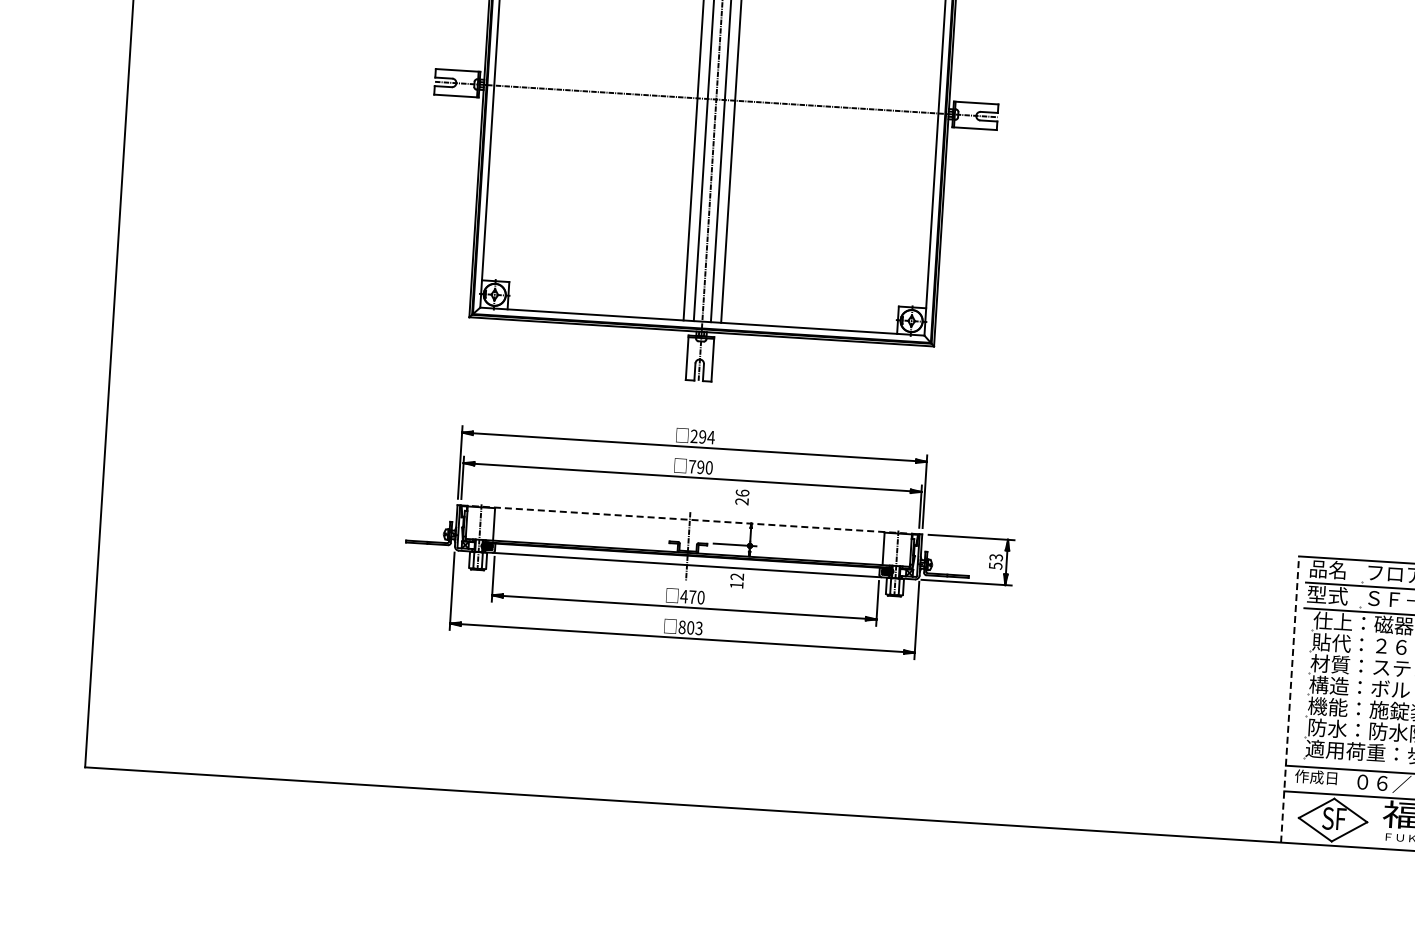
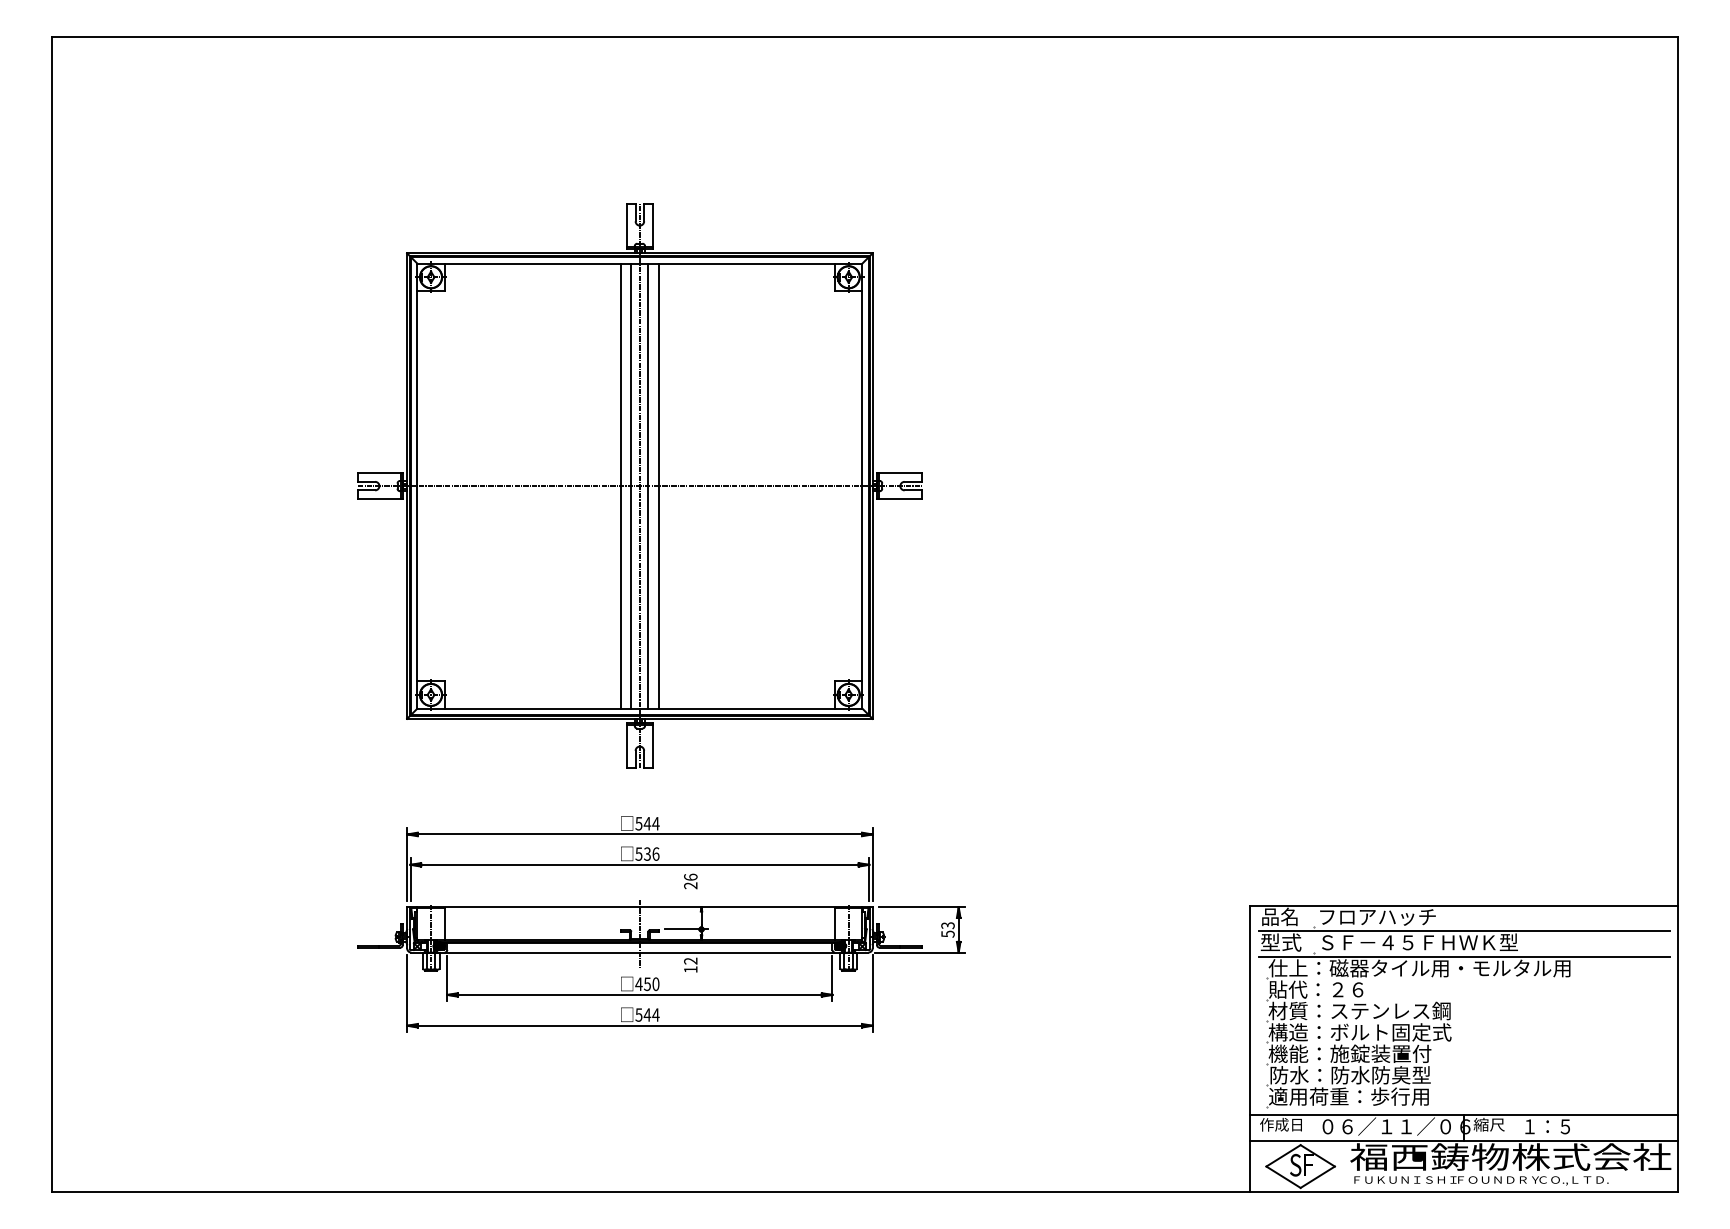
text: (698, 436) -> (643, 823), 294 -> 544
text: (700, 466) -> (647, 853), 790 -> 536
line: (690, 520) -> (640, 907), dashed -> solid
text: (691, 597) -> (646, 984), 470 -> 450
text: (690, 627) -> (647, 1014), 803 -> 544
line: (1290, 699) -> (1250, 1048), dashed -> solid

